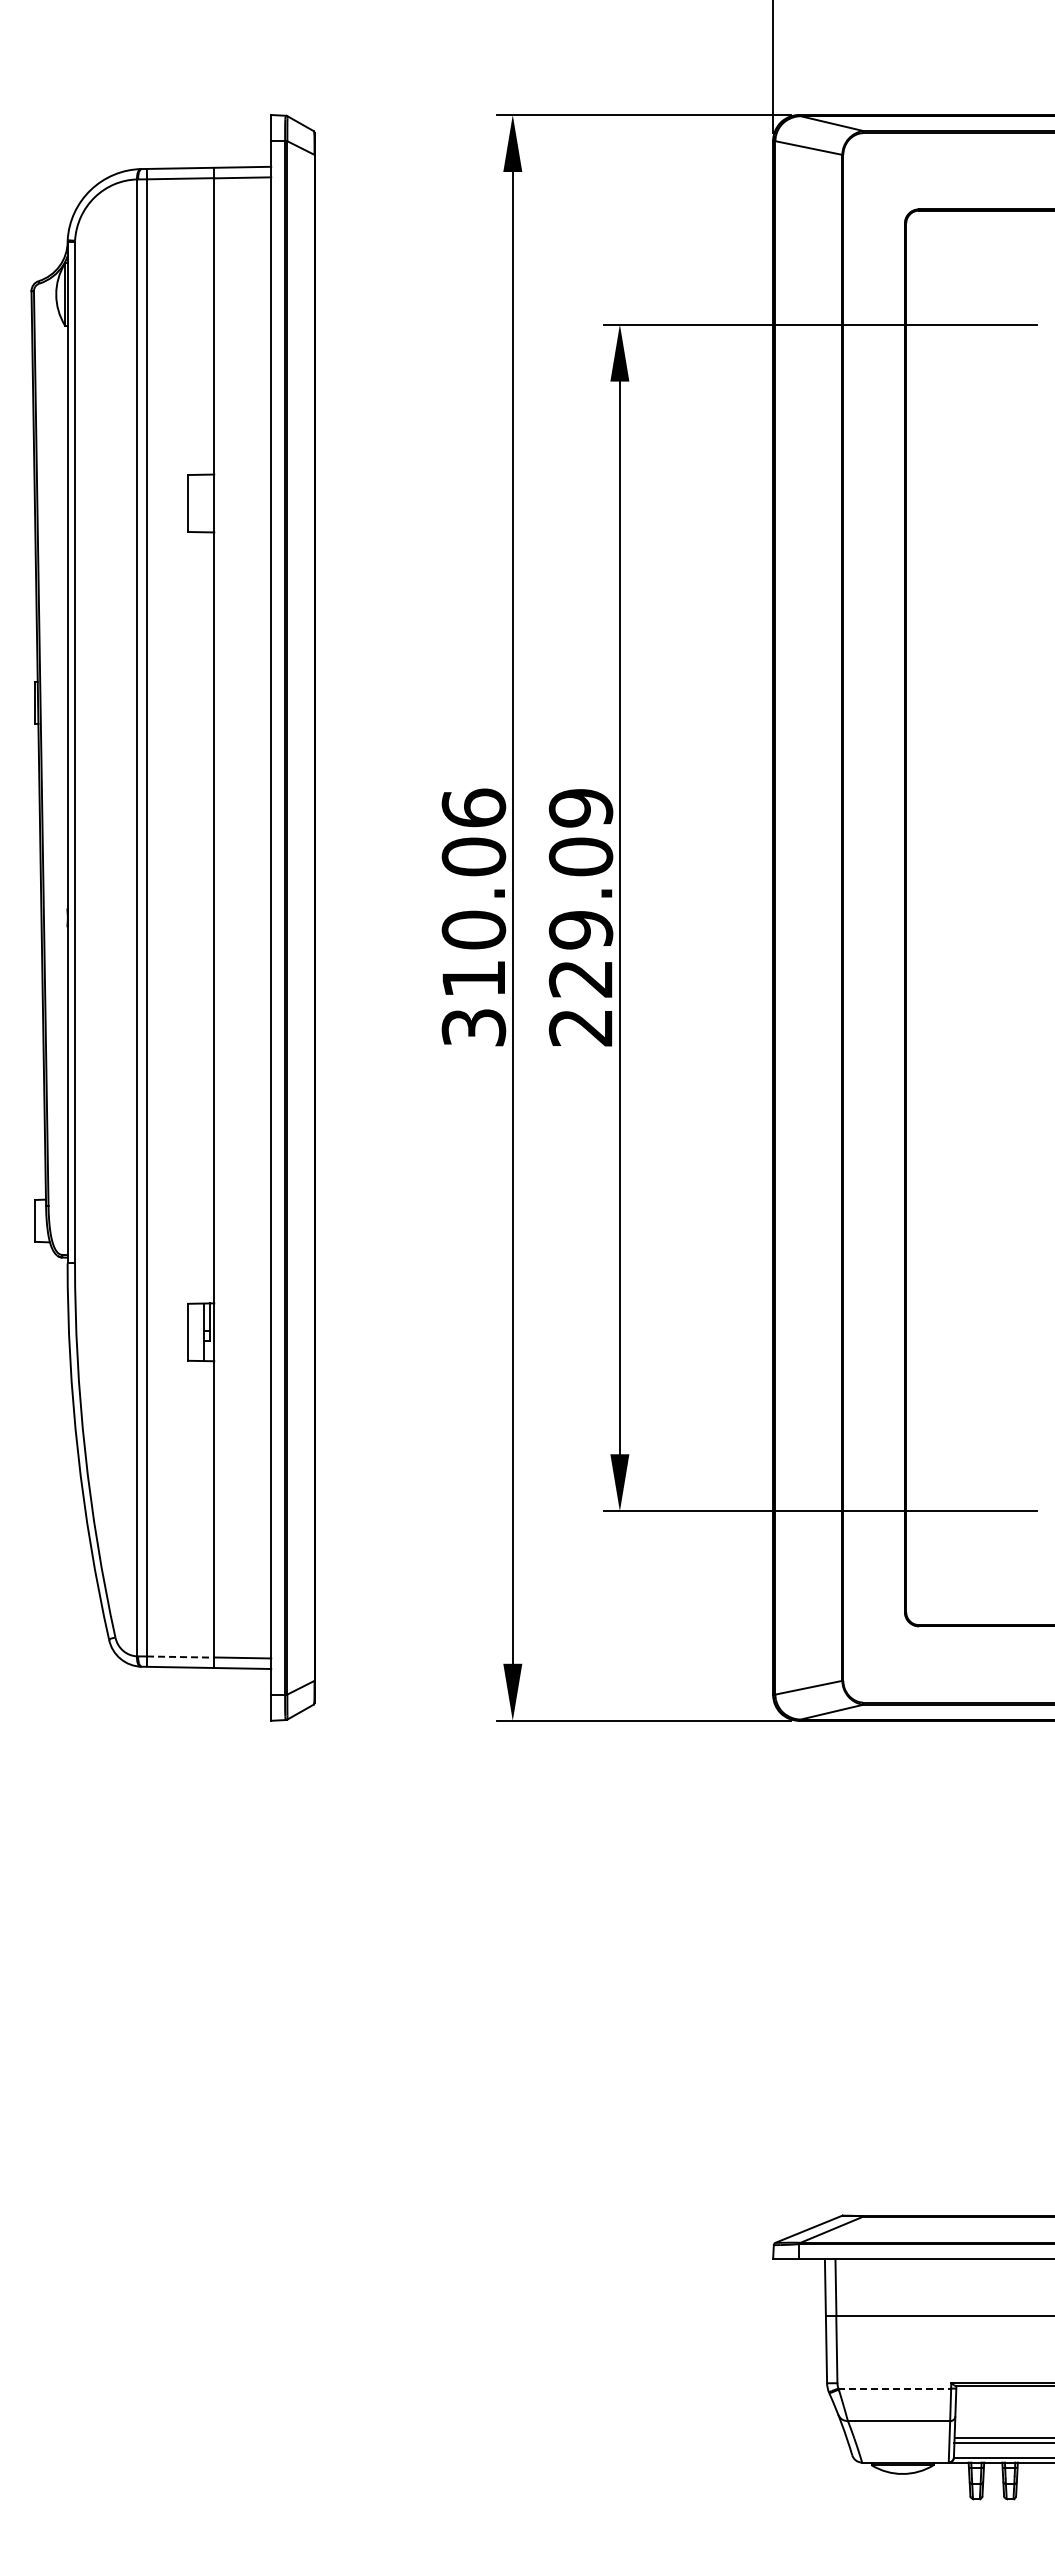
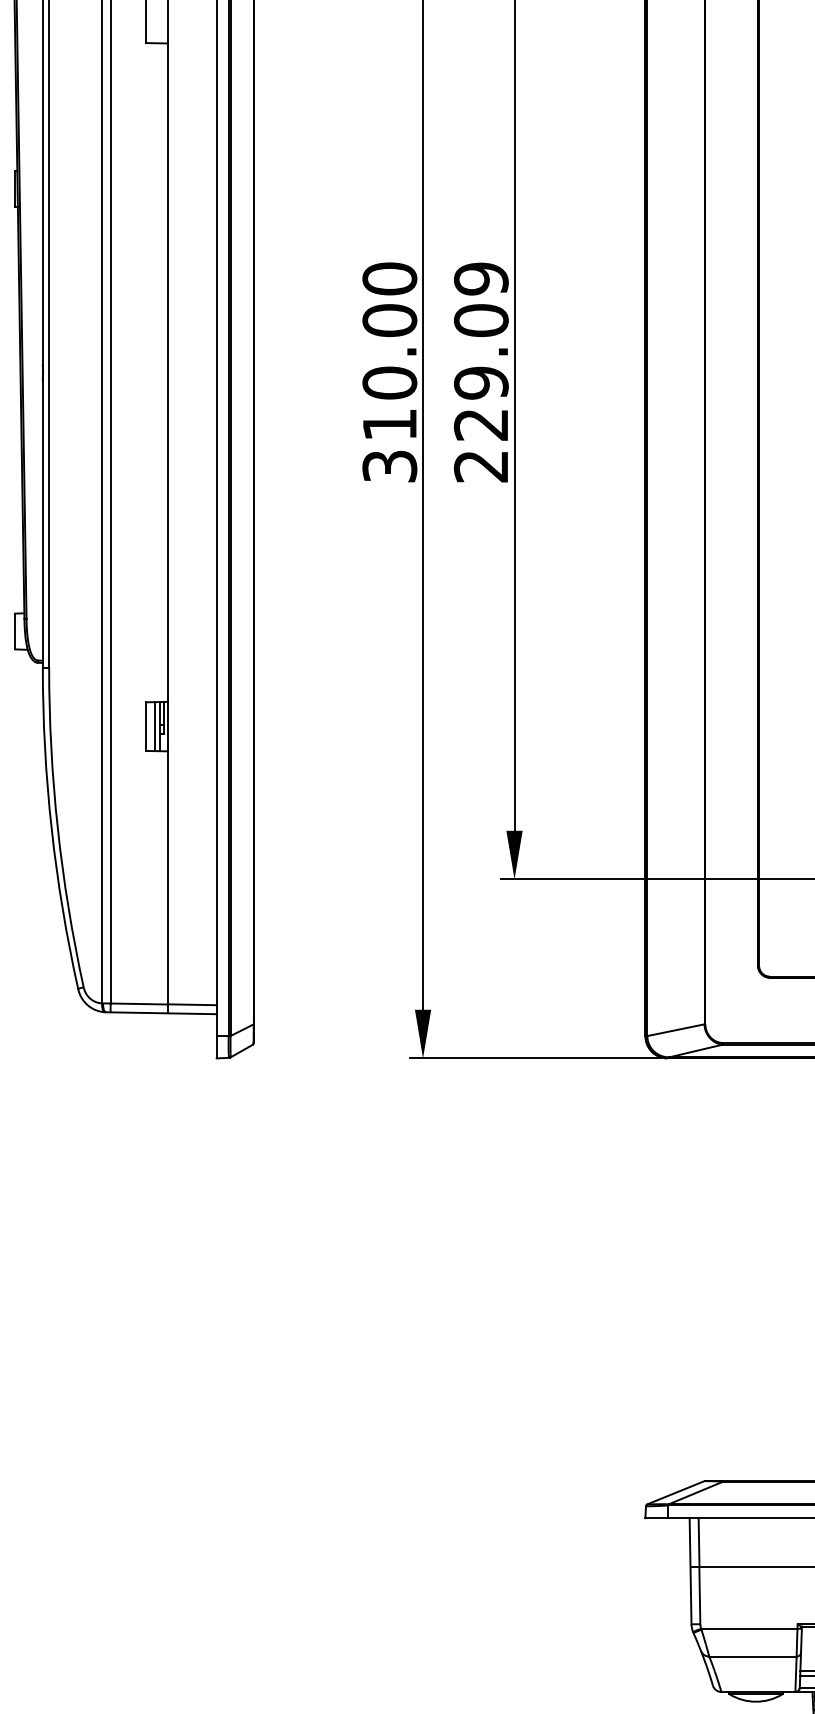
text: (473, 807) -> (389, 278), 310.06 -> 310.00
line: (199, 1331) -> (155, 725), added
line: (180, 1657) -> (139, 1004), dashed -> solid
line: (895, 2388) -> (749, 1628), dashed -> solid

